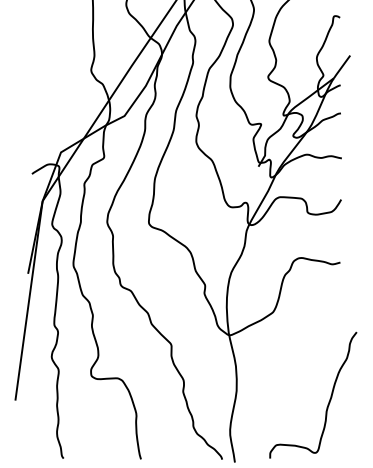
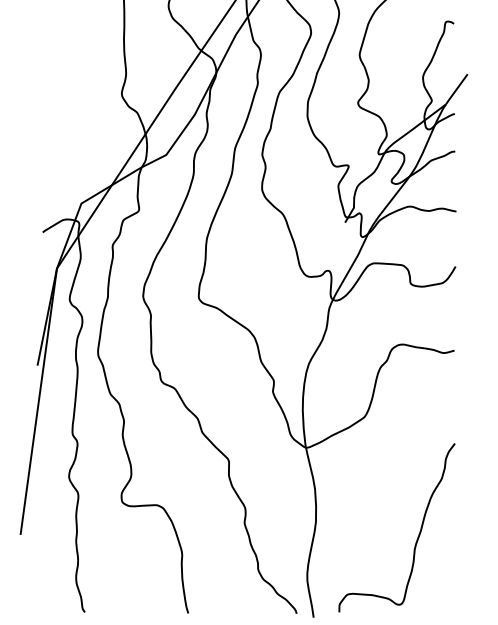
curve: (328, 401) -> (417, 536), moved

